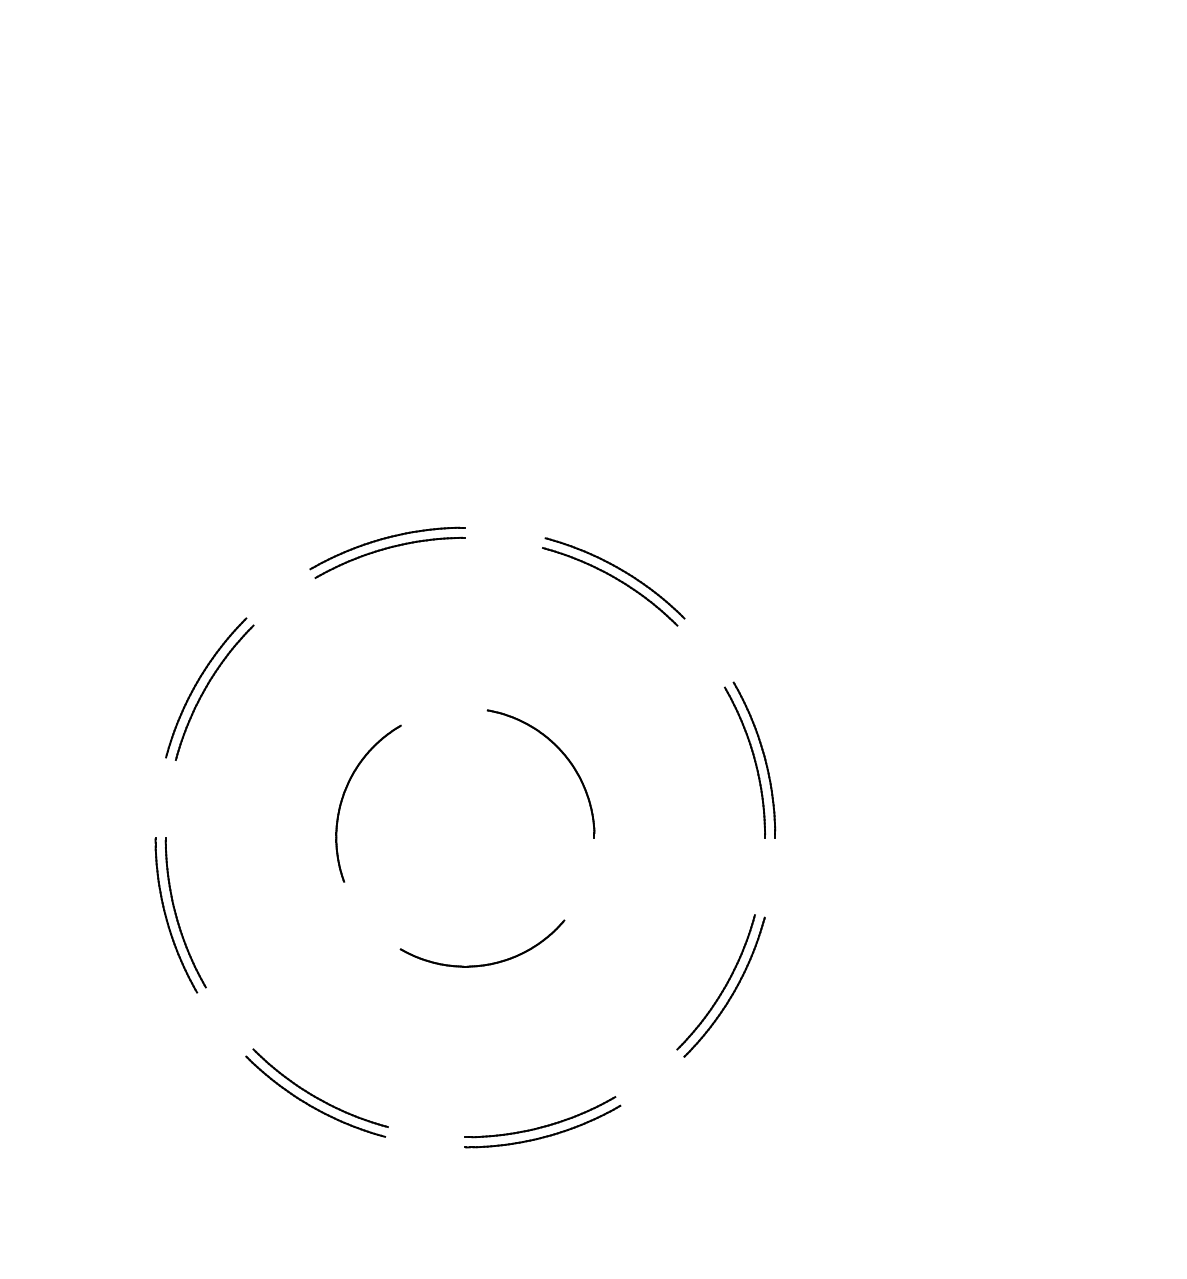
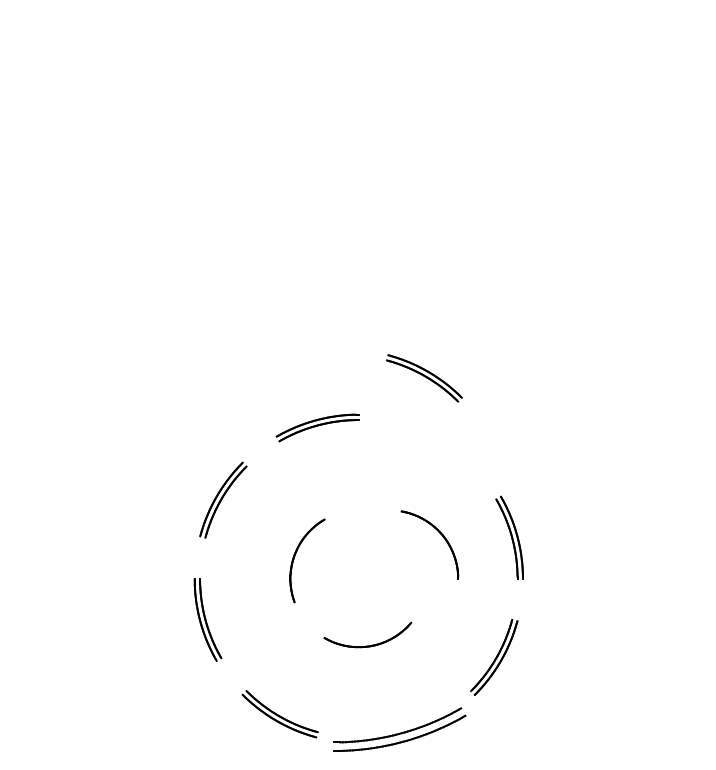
part: (613, 582) -> (424, 378), moved
part: (564, 759) -> (442, 537), moved
part: (542, 1122) -> (399, 729), size x1.6

